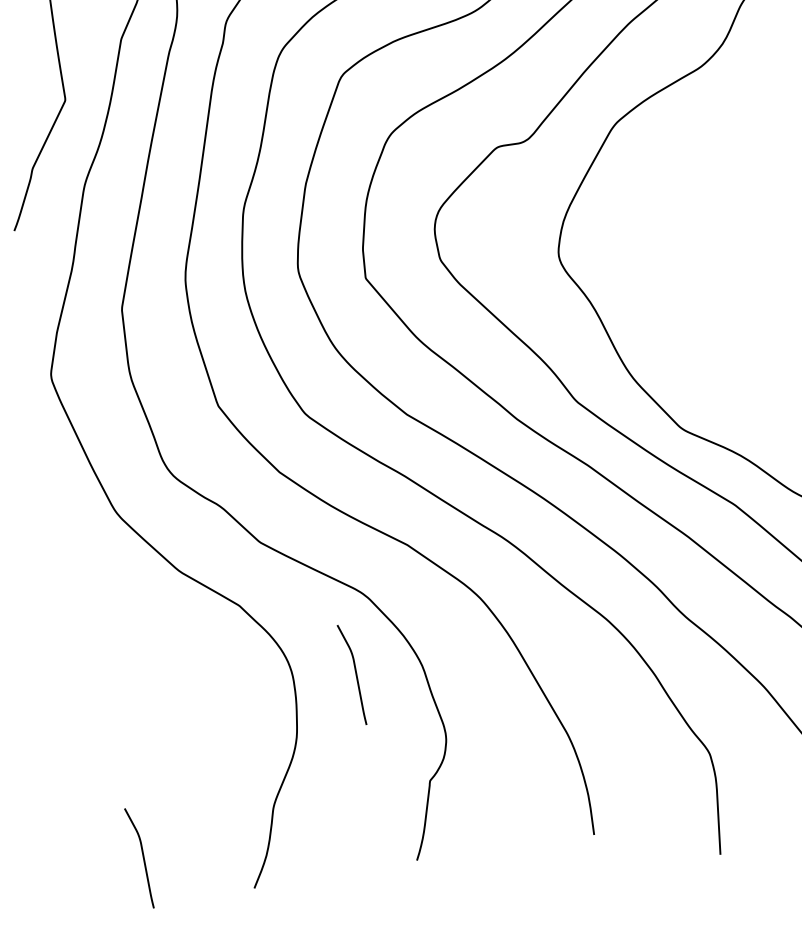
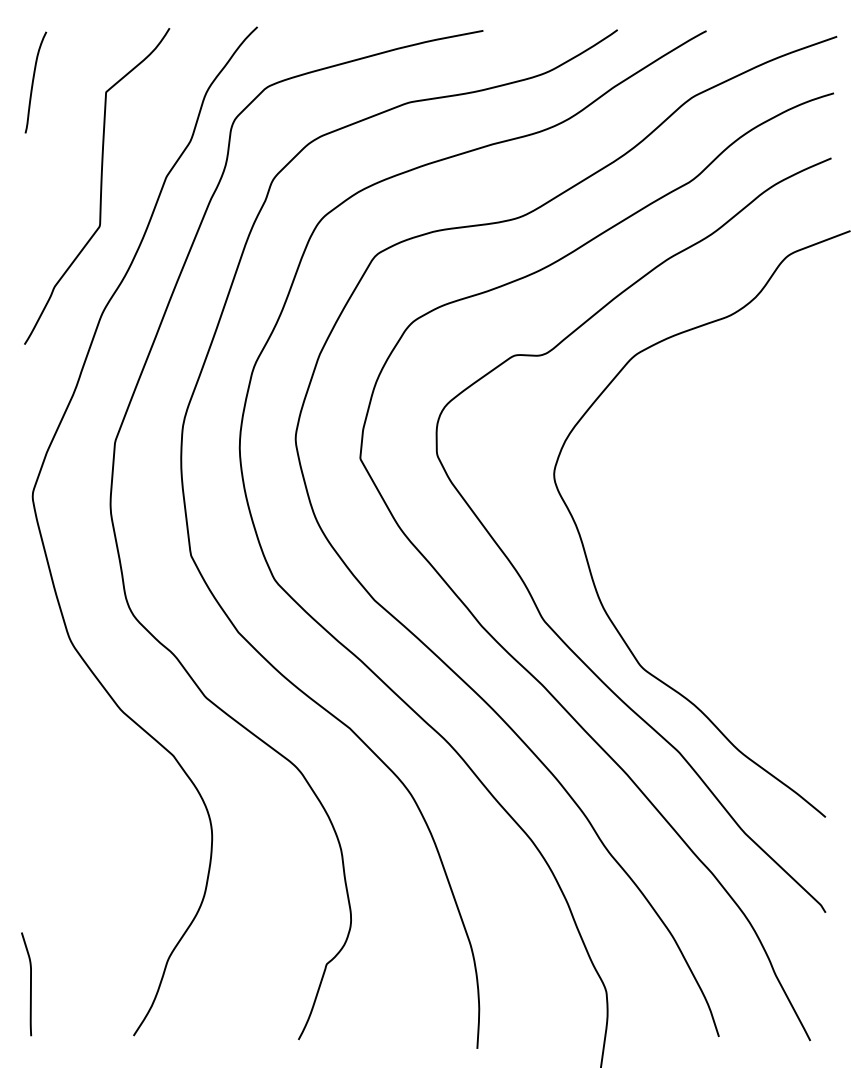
curve: (355, 674) -> (274, 845), removed

